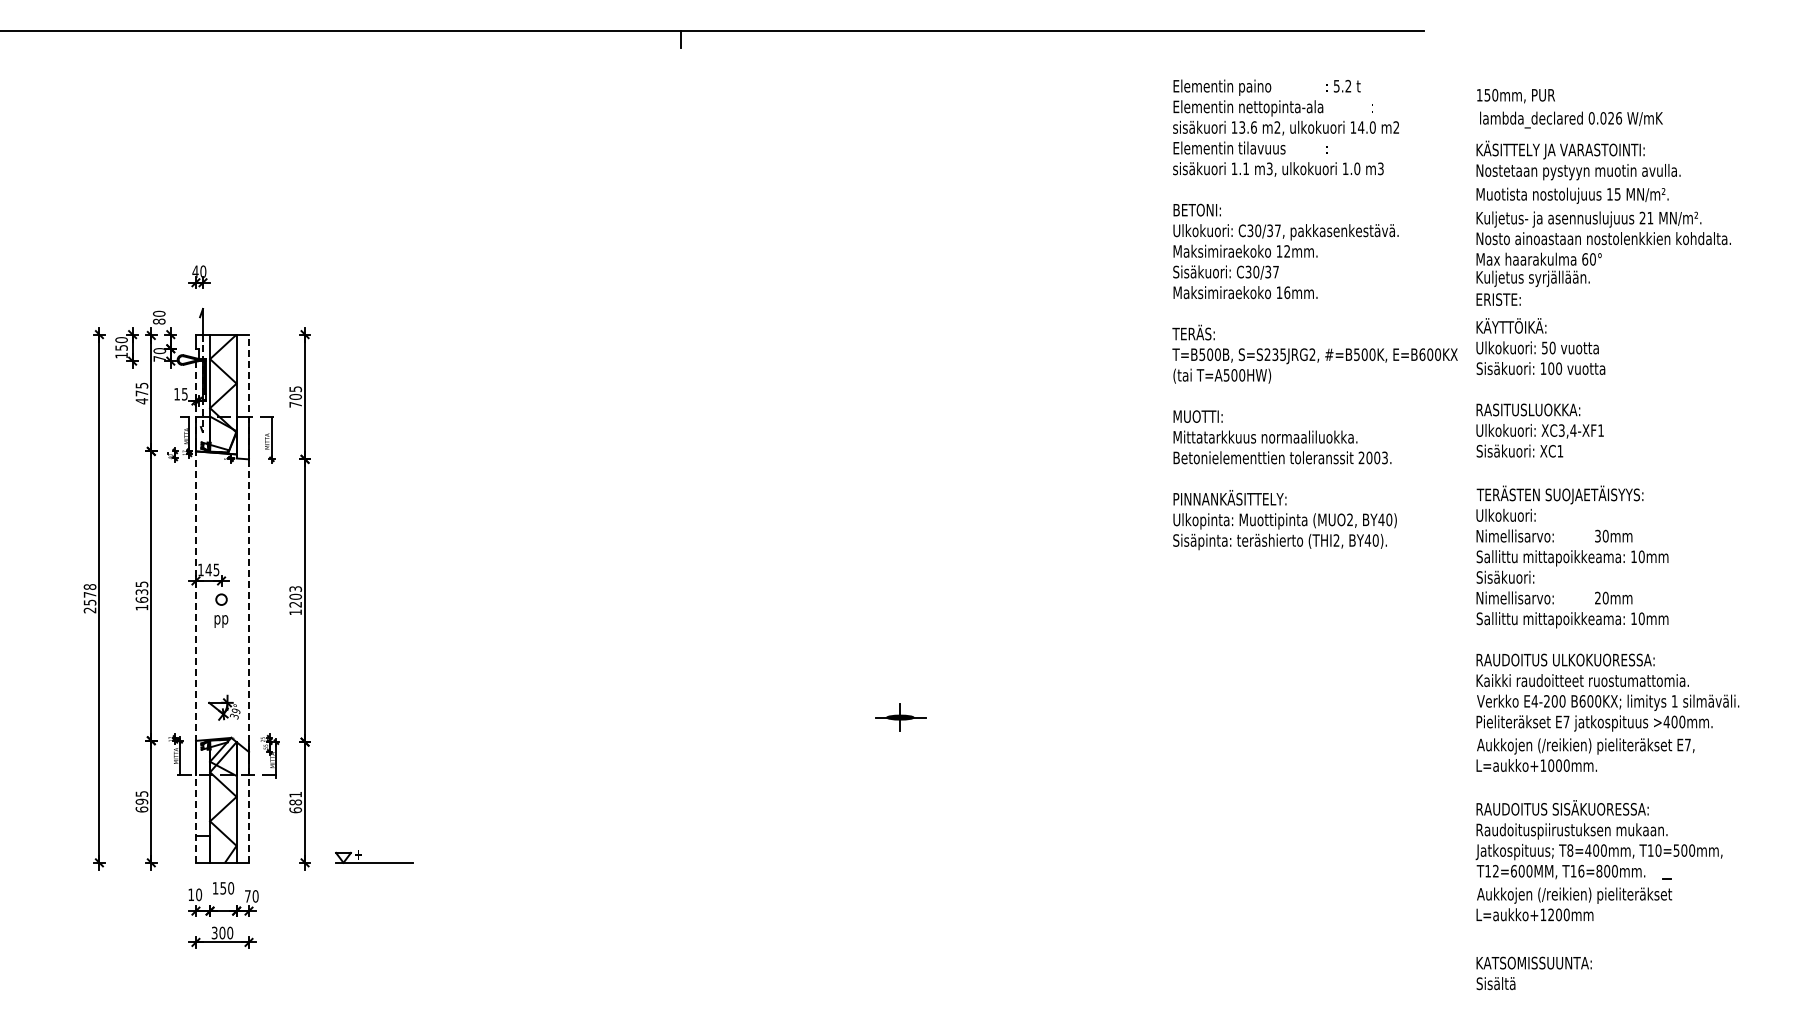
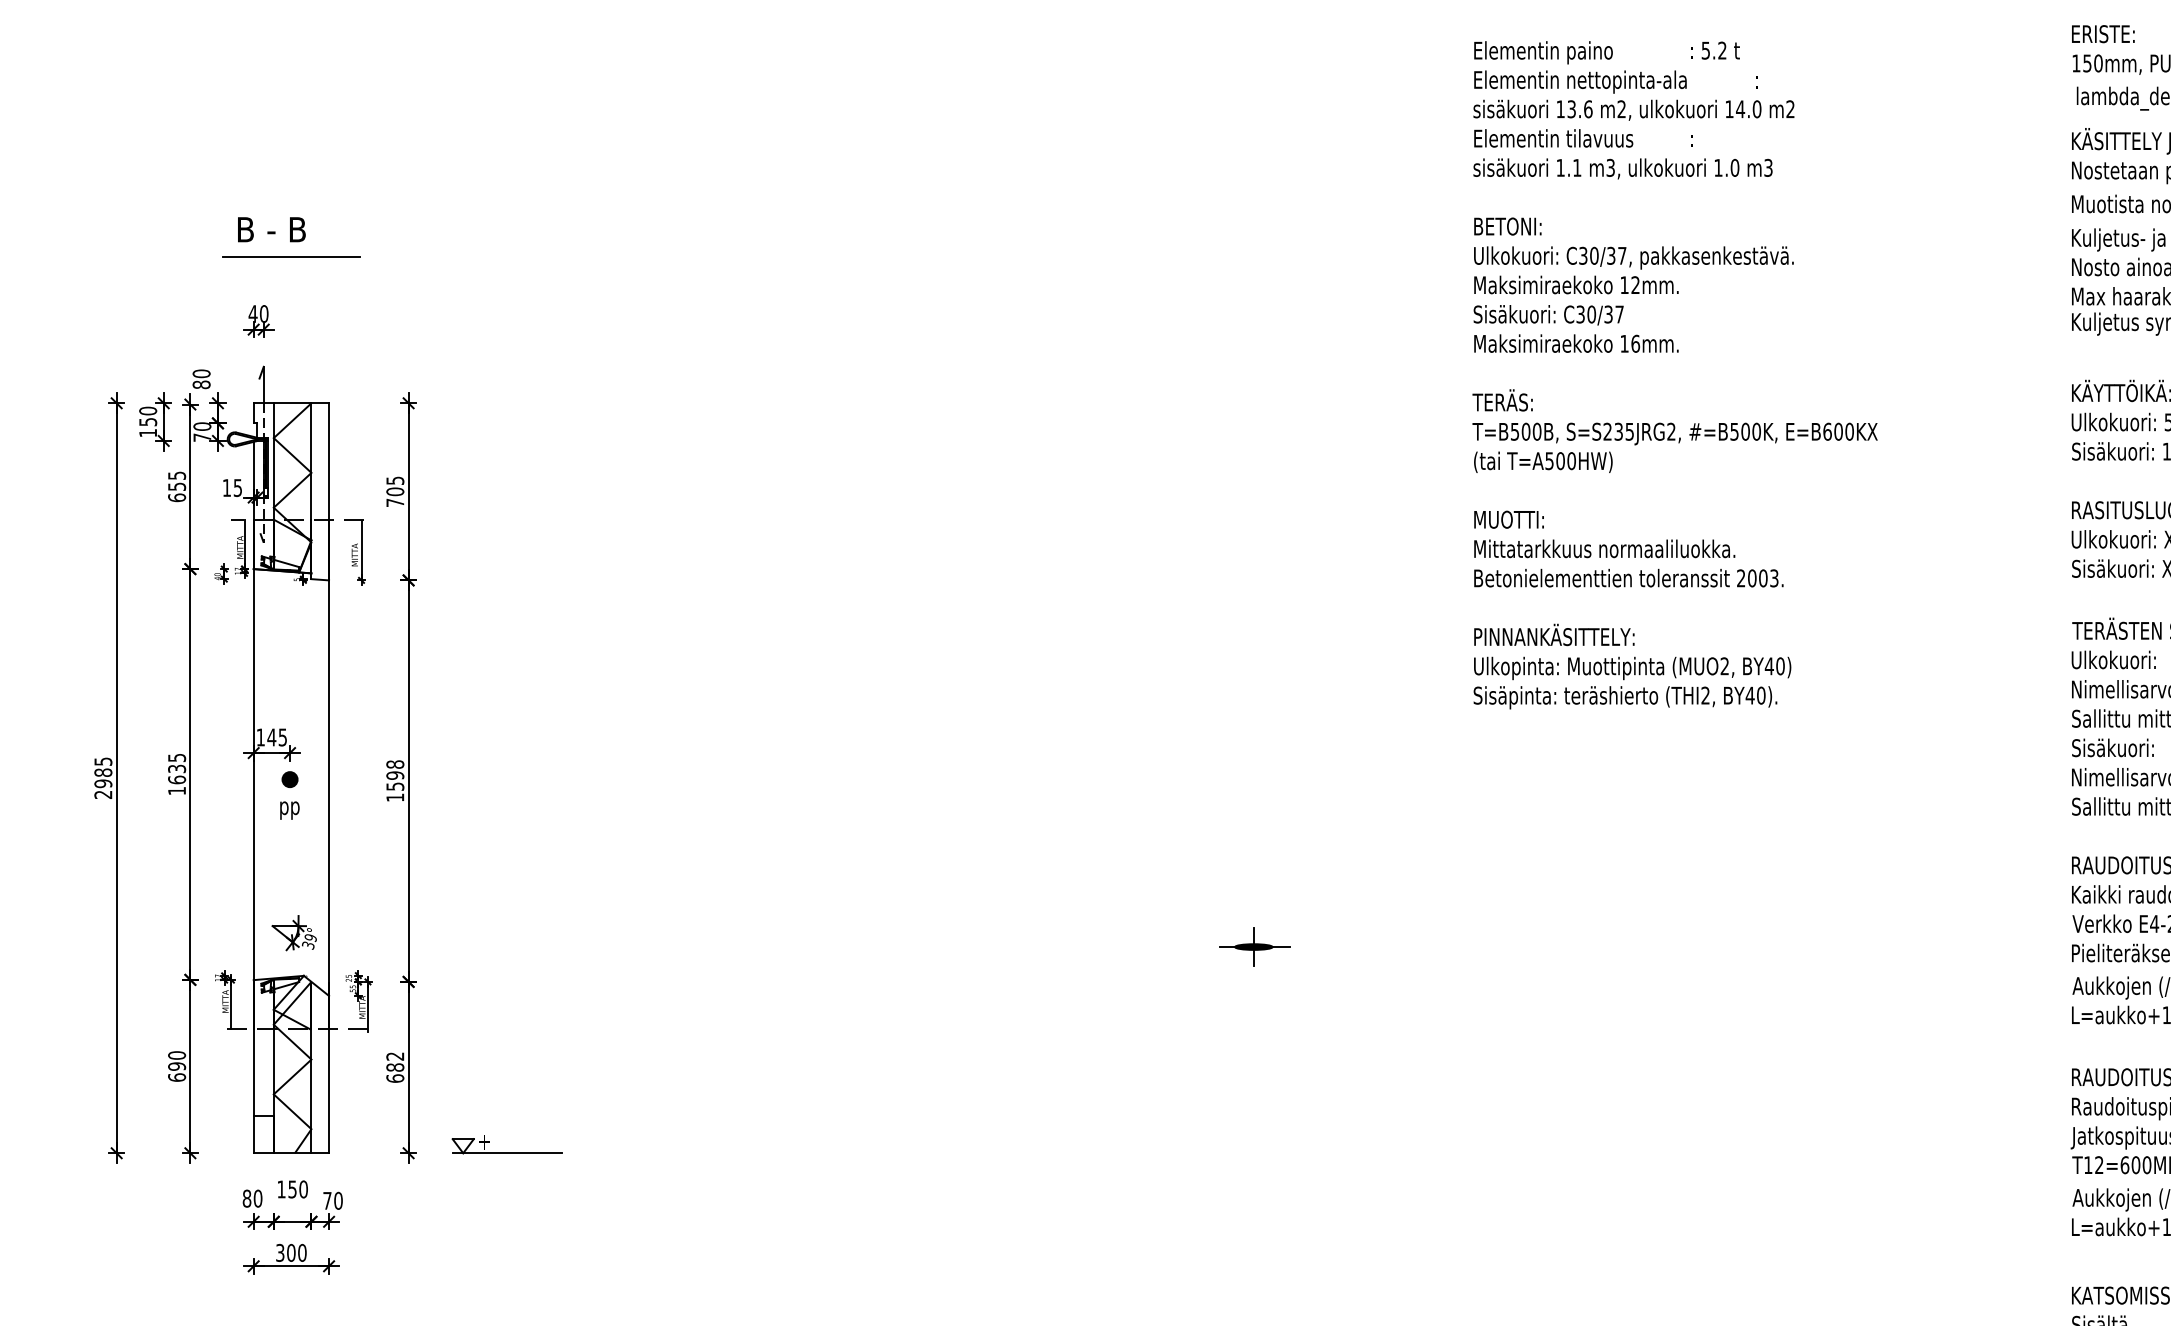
part: (222, 217) -> (291, 237), added
text: (1498, 299) -> (2103, 33), moved
text: (1314, 314) -> (1674, 374), moved
text: (141, 397) -> (176, 492), 475 -> 655
text: (89, 594) -> (102, 772), 2578 -> 2985
text: (295, 596) -> (395, 775), 1203 -> 1598
line: (249, 598) -> (329, 777), dashed -> solid
fill: (221, 599) -> (289, 779), added
line: (195, 611) -> (253, 796), dashed -> solid
text: (141, 793) -> (176, 1054), 695 -> 690
text: (295, 794) -> (395, 1056), 681 -> 682
text: (191, 894) -> (247, 1198), 10 -> 80

